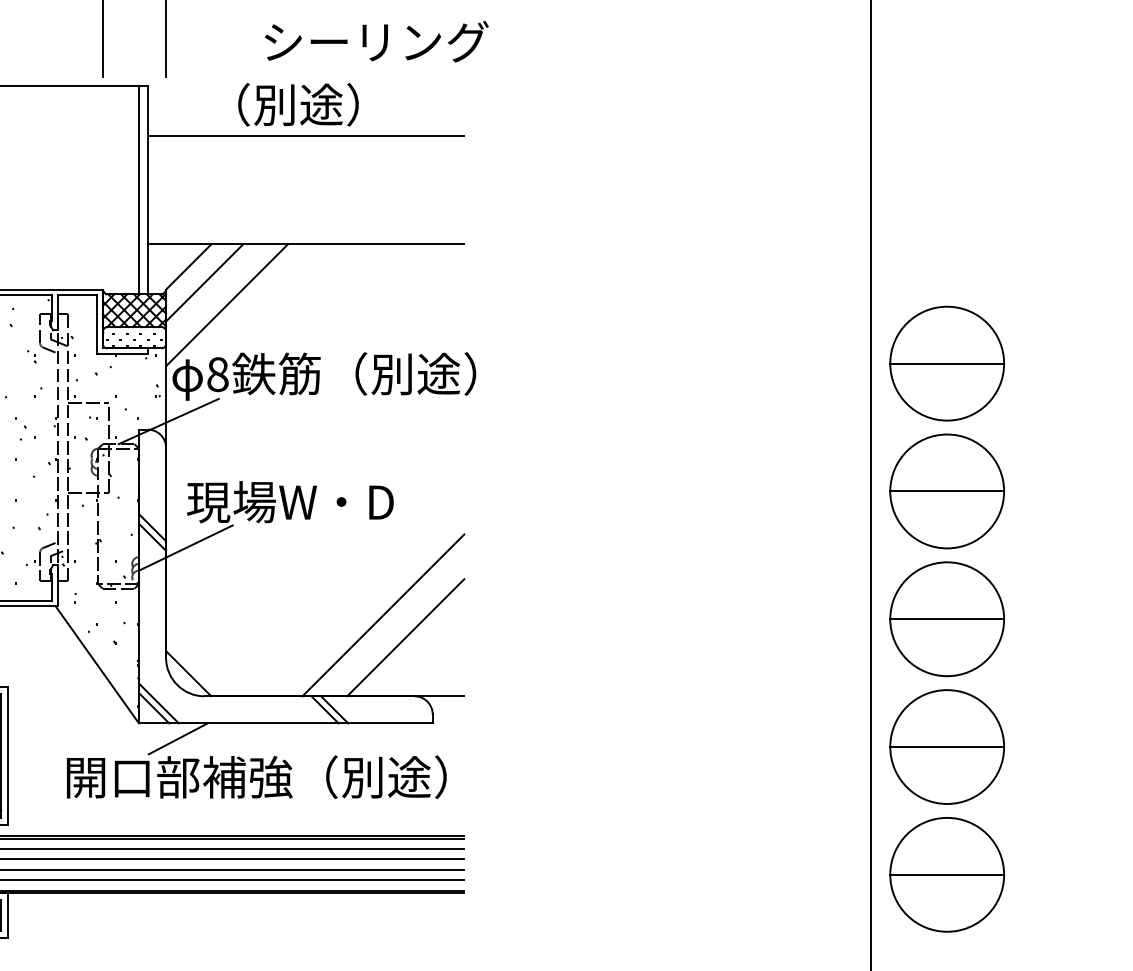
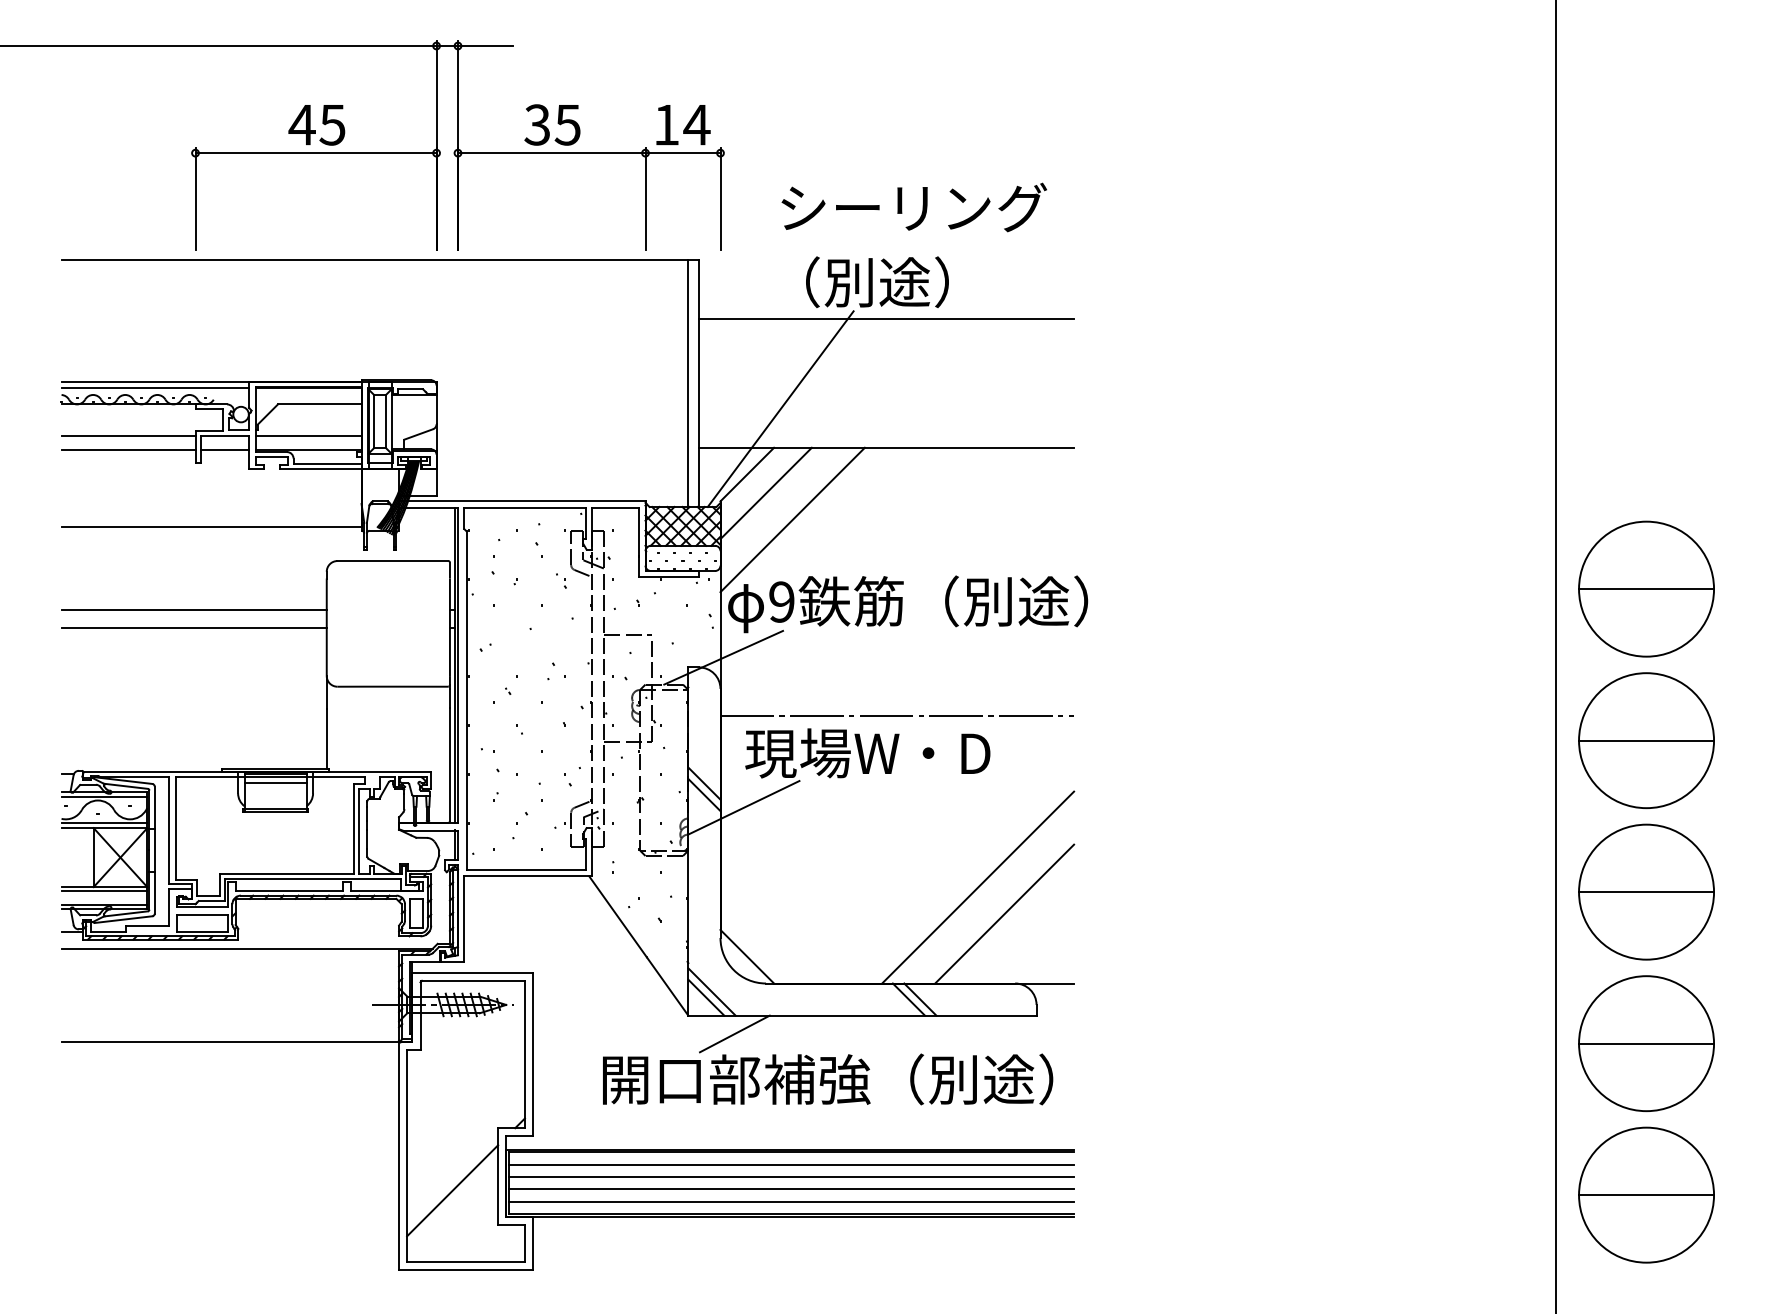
text: (376, 41) -> (914, 207), moved
line: (216, 211) -> (780, 408), added
text: (217, 374) -> (781, 601), 8 -> 9
line: (315, 470) -> (897, 715), added

